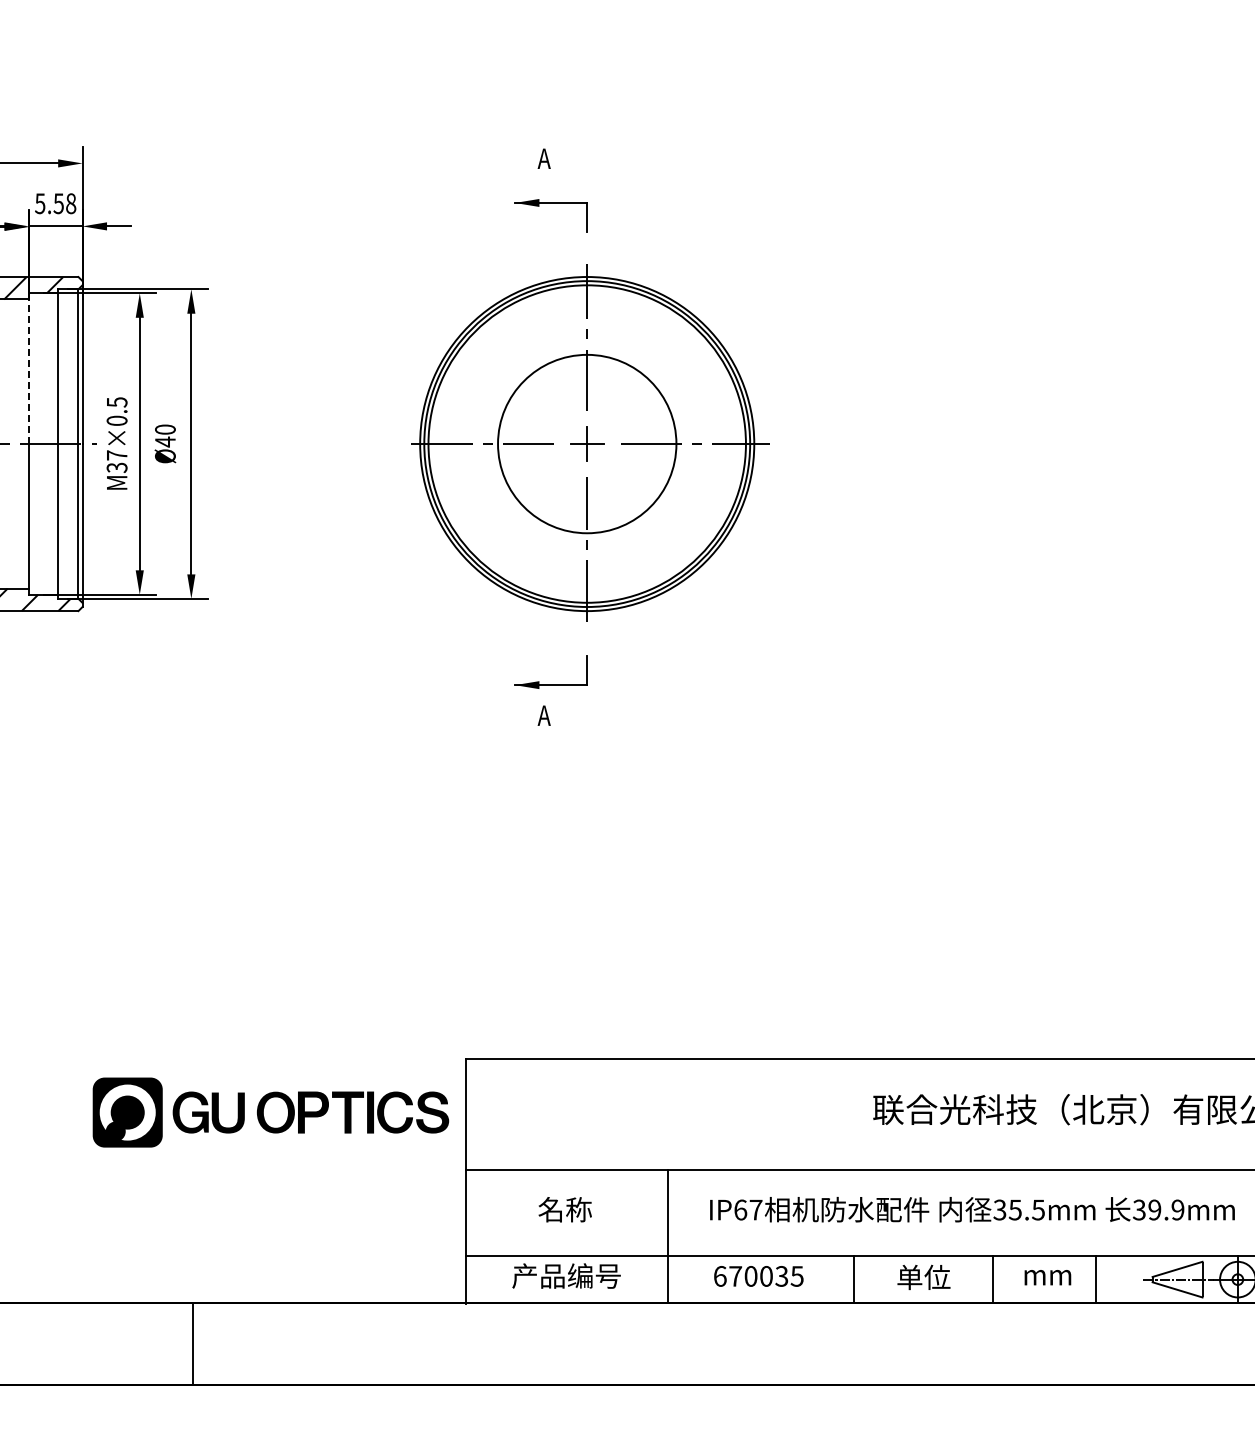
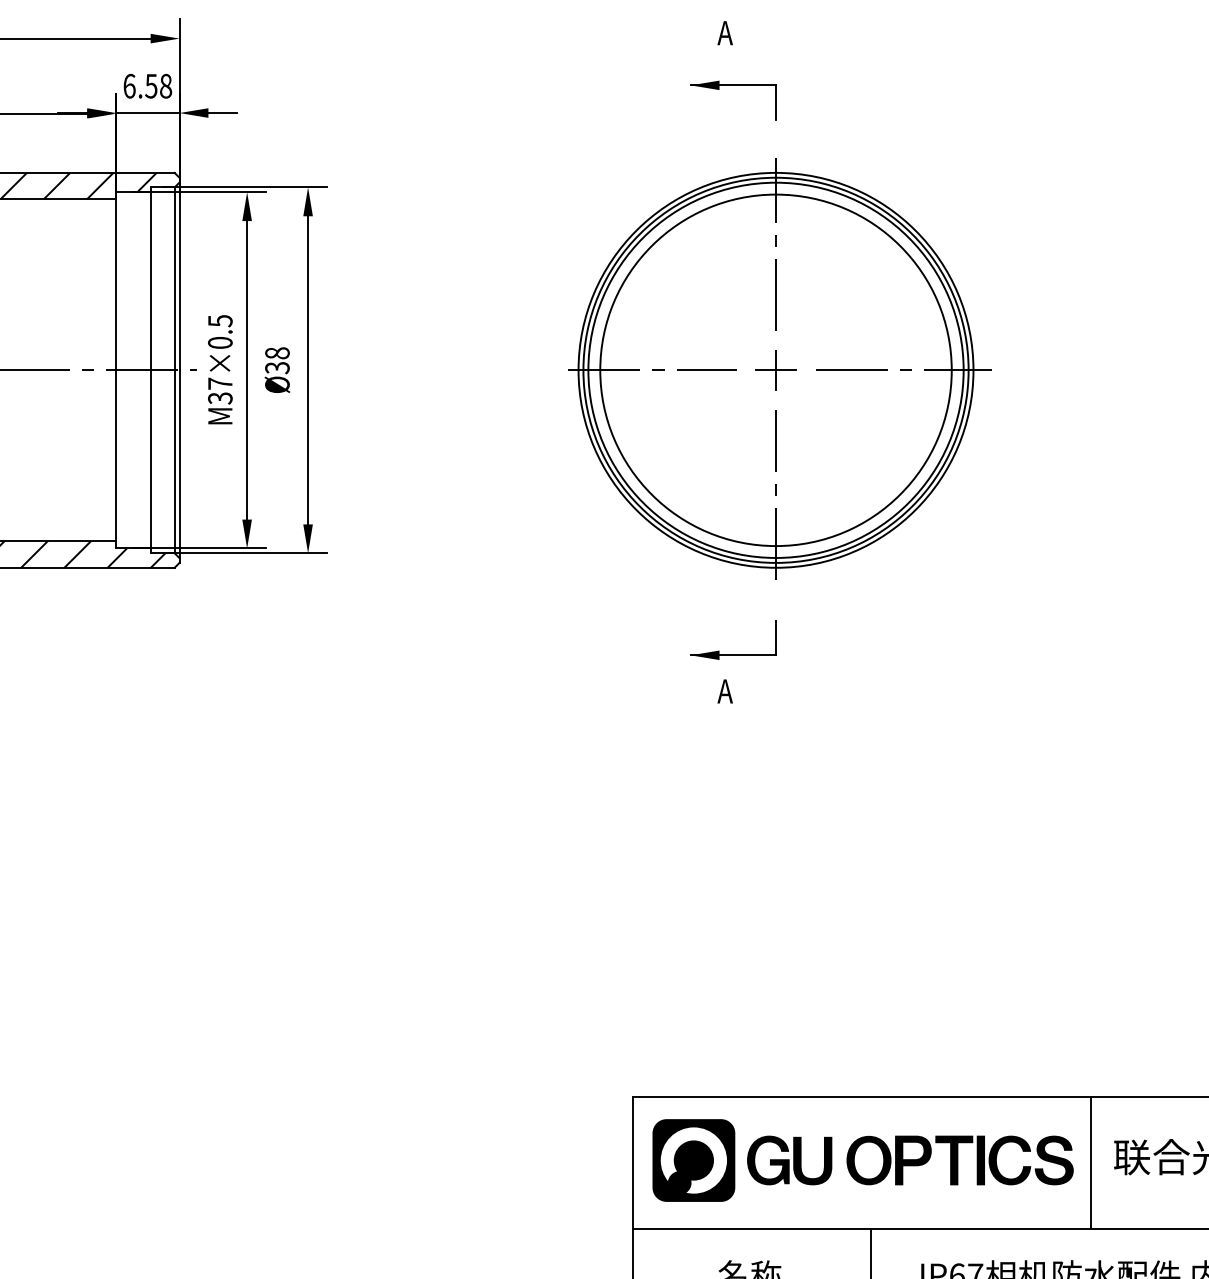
text: (40, 203) -> (129, 85), 5.58 -> 6.58
line: (28, 371) -> (115, 284), dashed -> solid
text: (165, 435) -> (277, 360), Ø40 -> Ø38
circle: (586, 443) -> (775, 369), size x1.67
part: (270, 1112) -> (862, 1160), moved
line: (853, 1114) -> (1090, 1162), added

